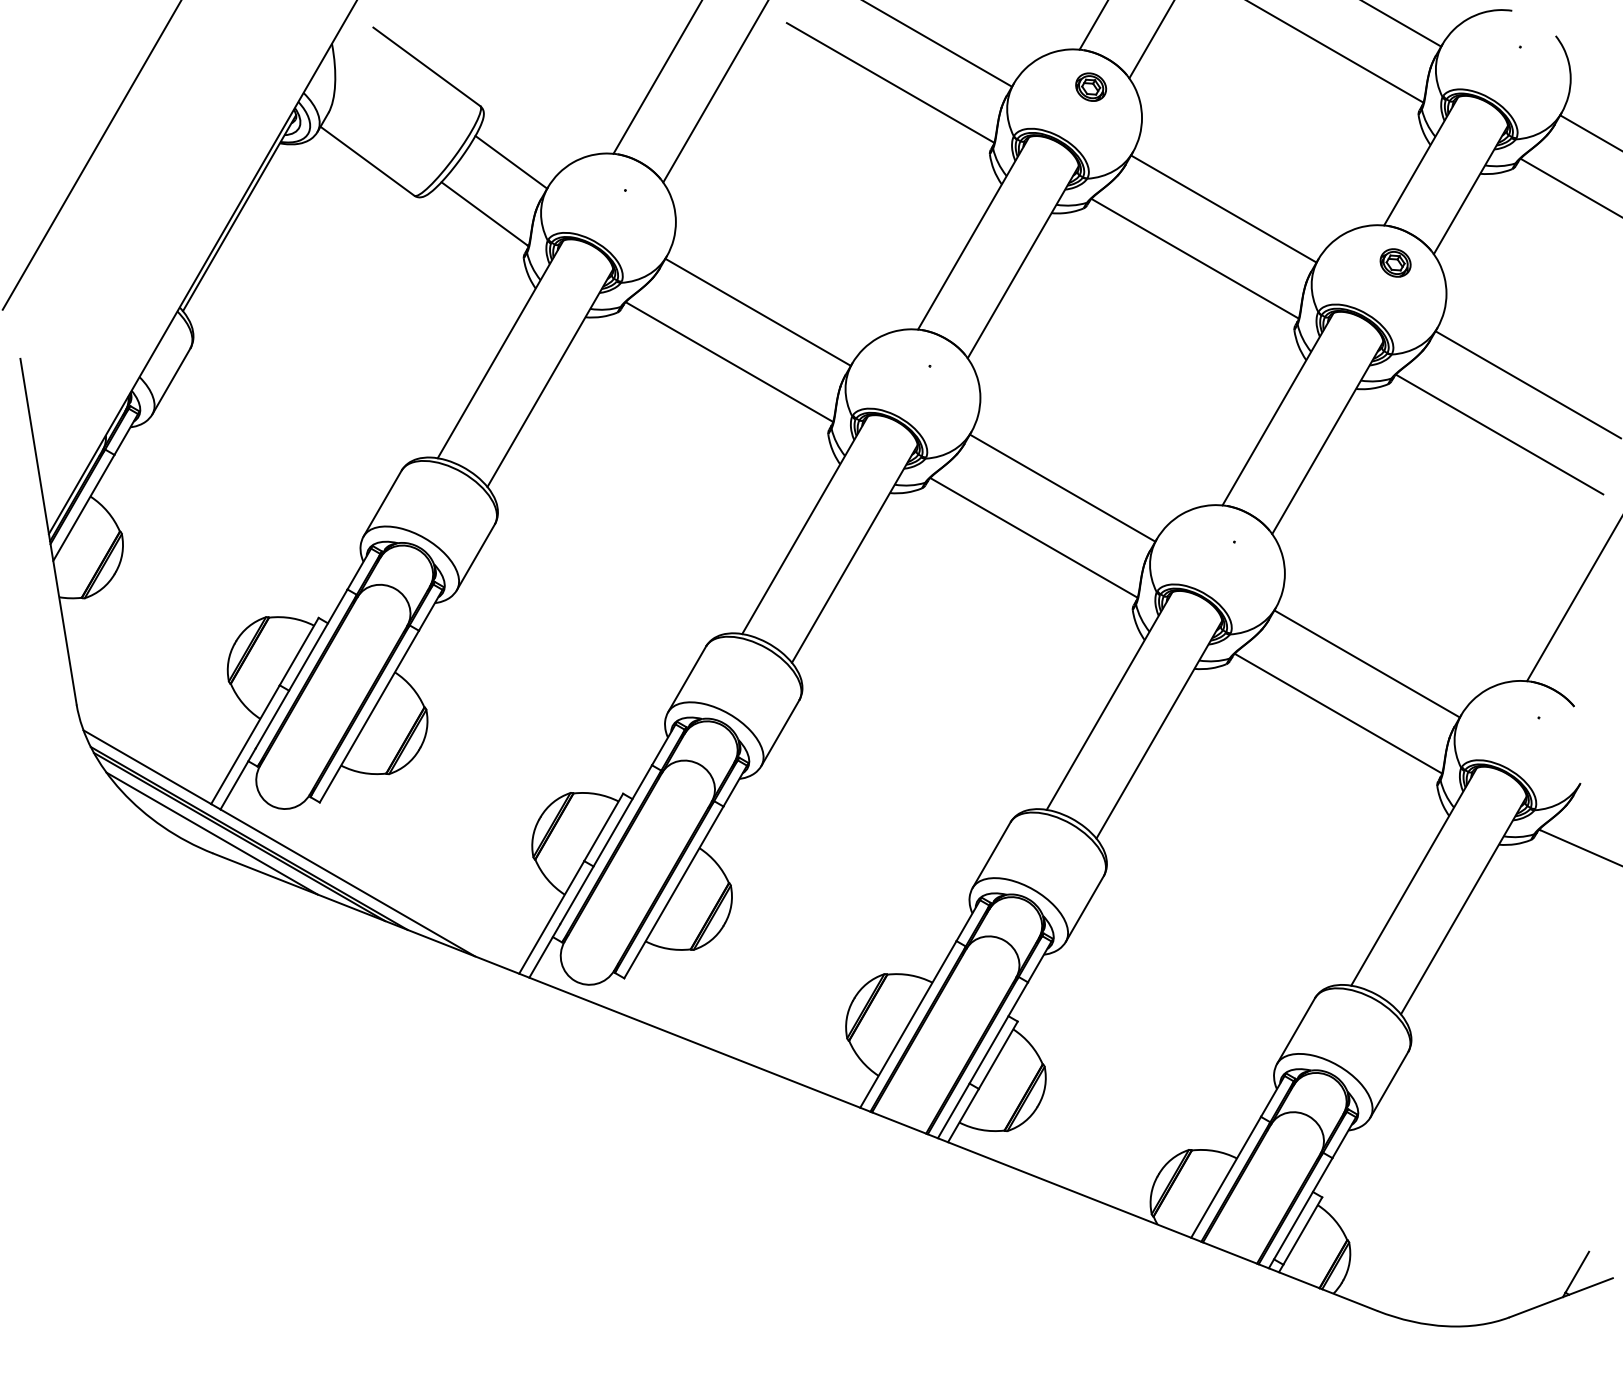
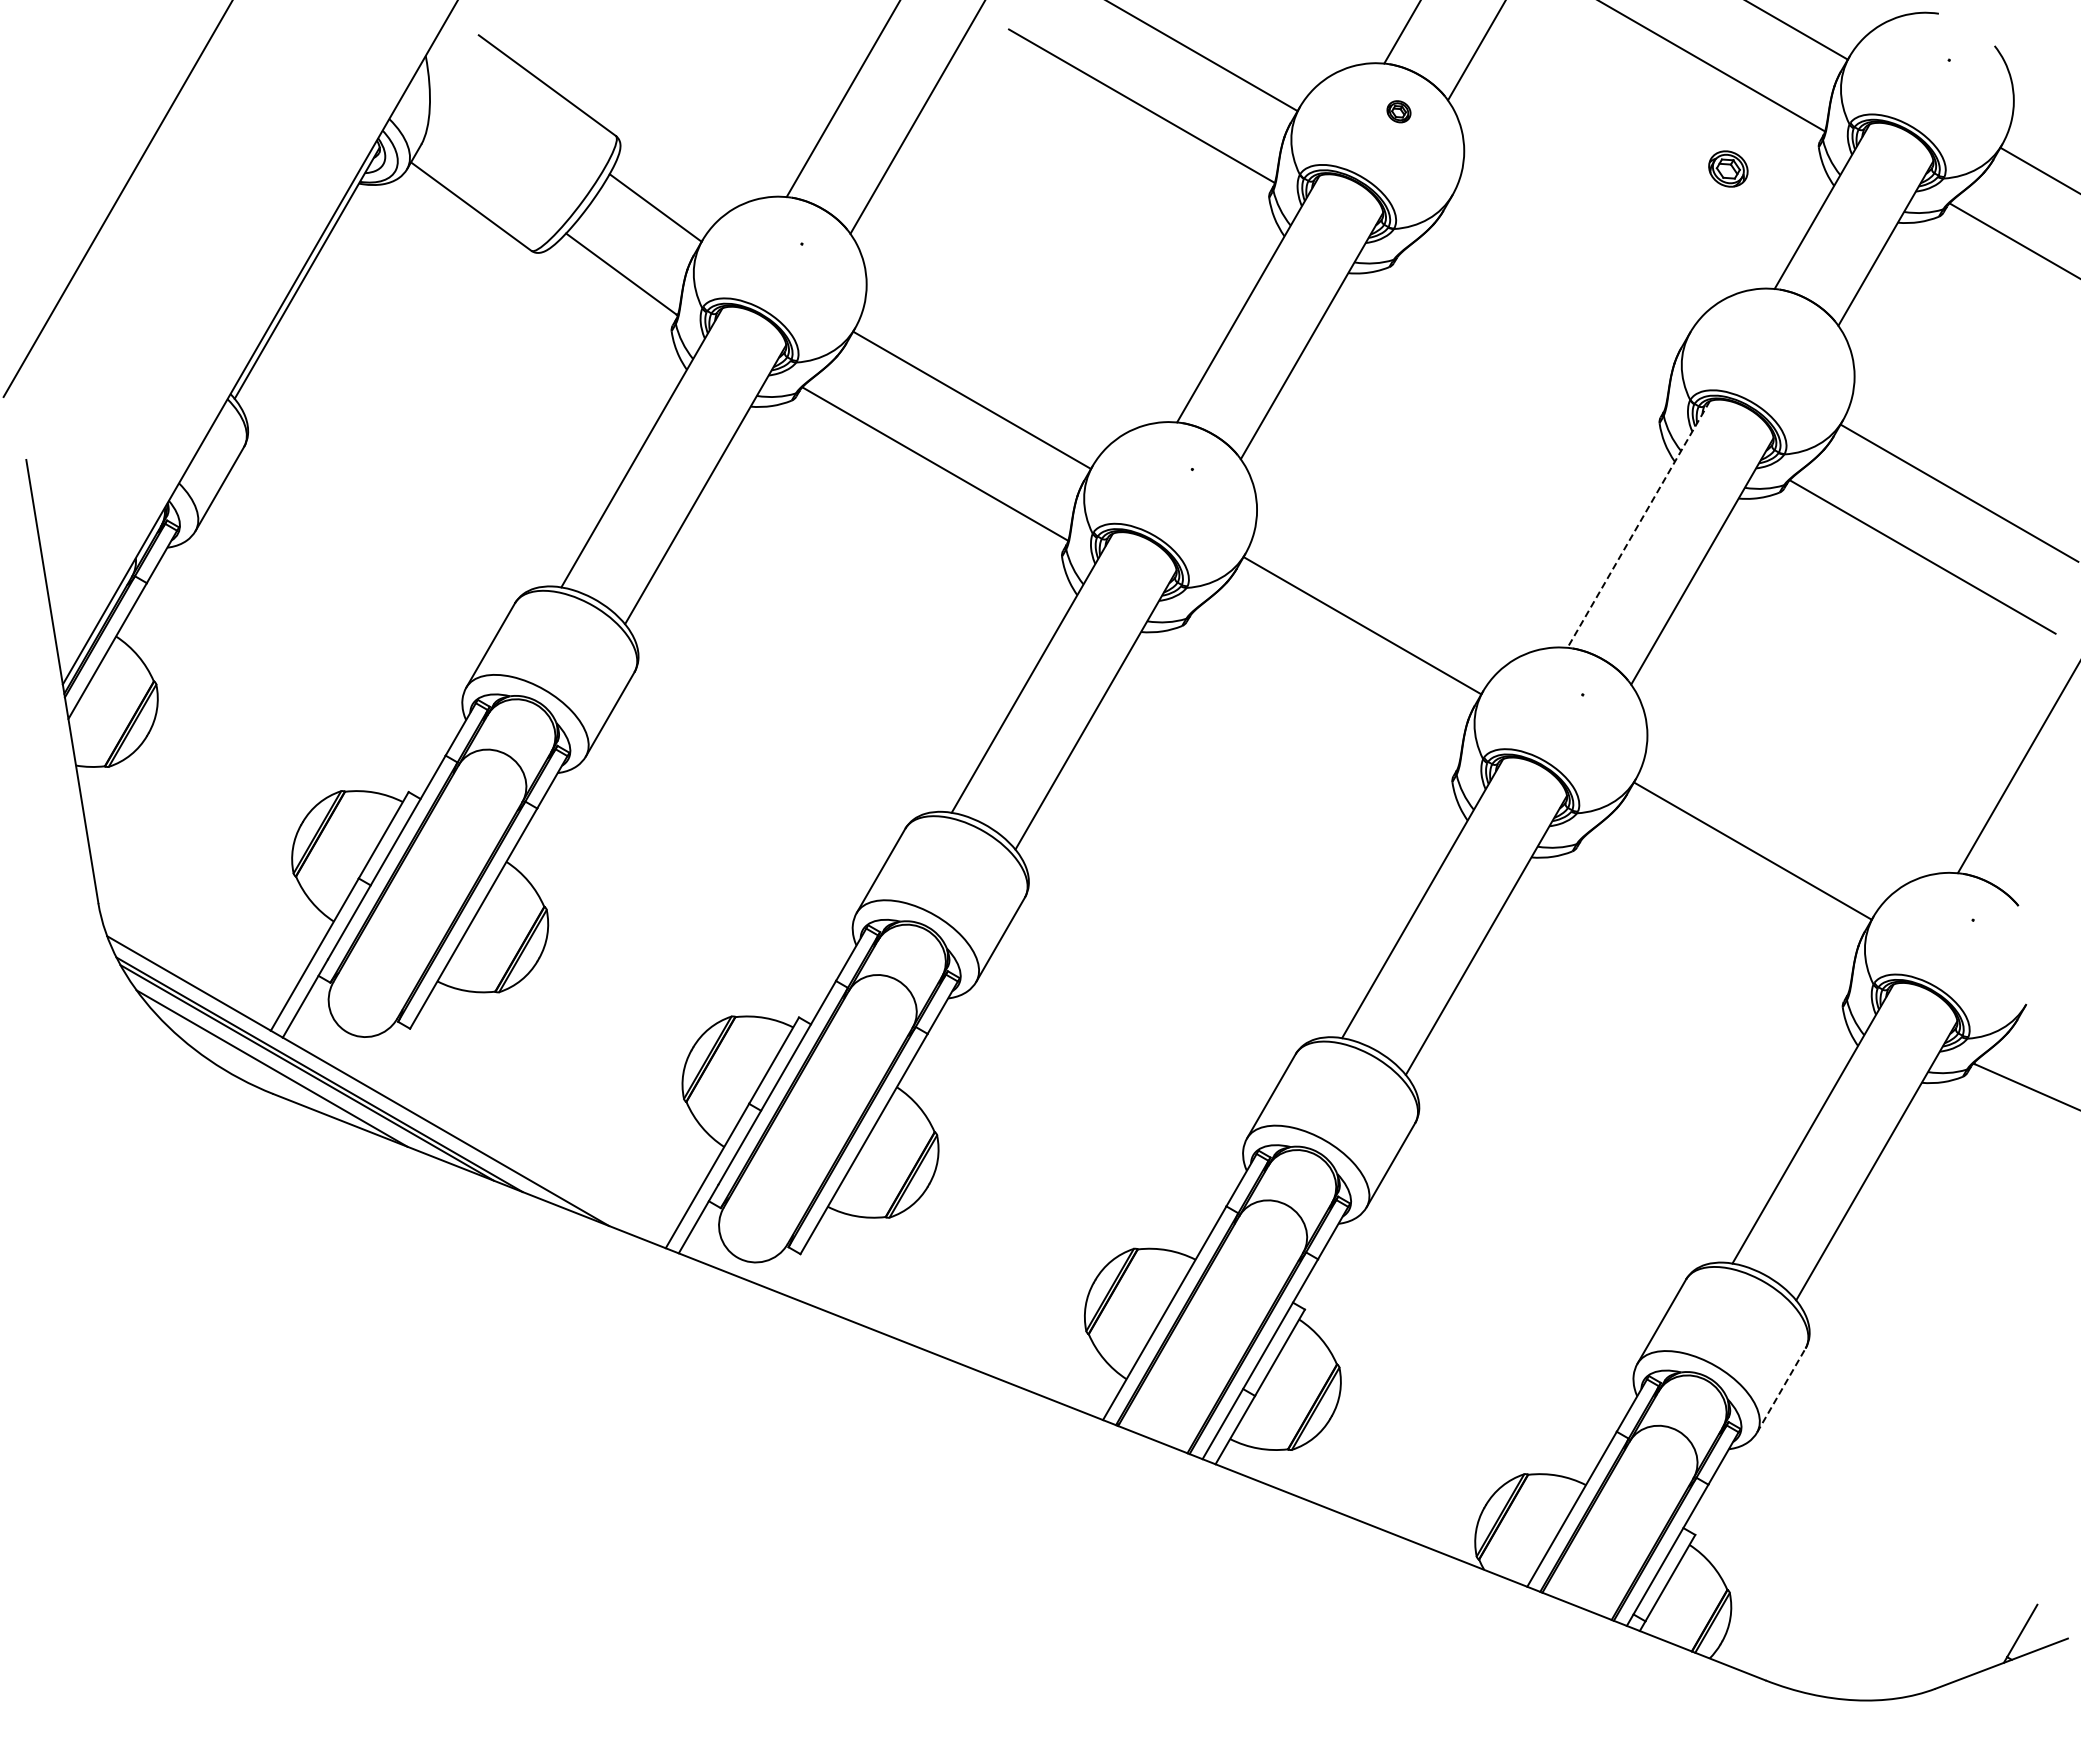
part: (1090, 87) -> (1398, 111), size x0.6
line: (1224, 208) -> (1569, 267), removed
line: (1195, 258) -> (1532, 331), removed
part: (1395, 262) -> (1728, 168), moved
line: (1277, 409) -> (1638, 524), solid -> dashed
line: (1033, 537) -> (1325, 689), removed
line: (1338, 713) -> (1716, 914), removed
line: (1389, 1084) -> (1781, 1390), solid -> dashed

